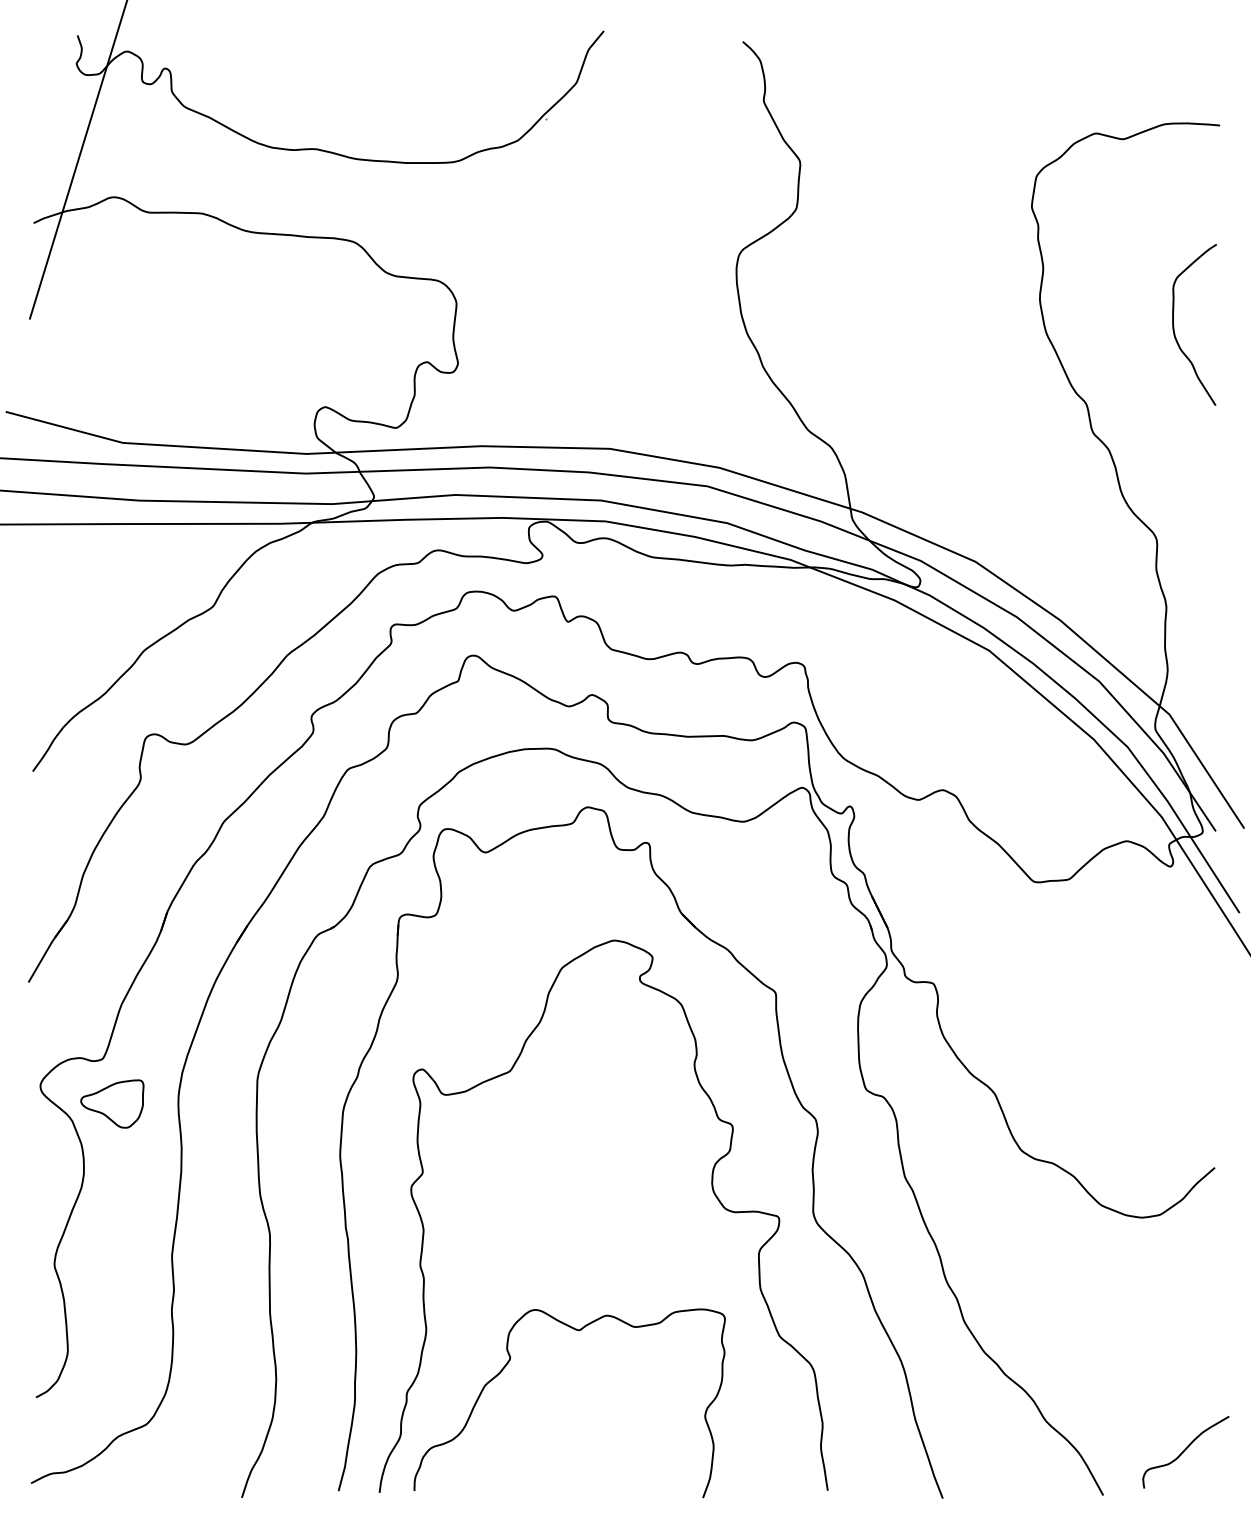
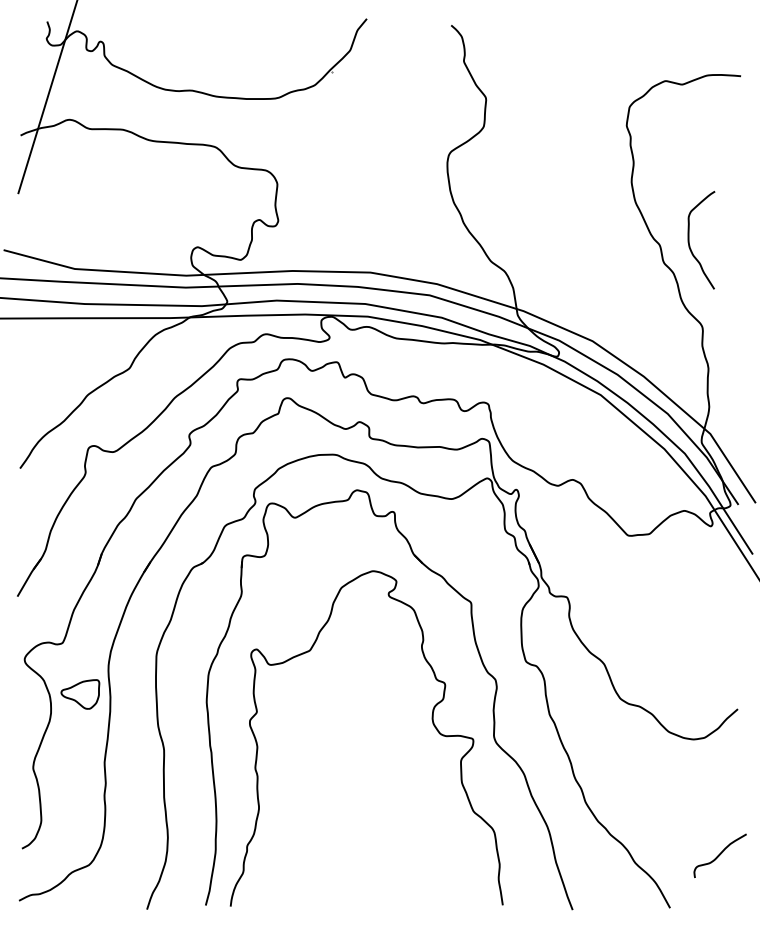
curve: (1174, 325) -> (689, 240), moved
part: (112, 1104) -> (80, 694), moved
curve: (575, 1331) -> (349, 808), removed
curve: (1184, 1451) -> (719, 855), moved

